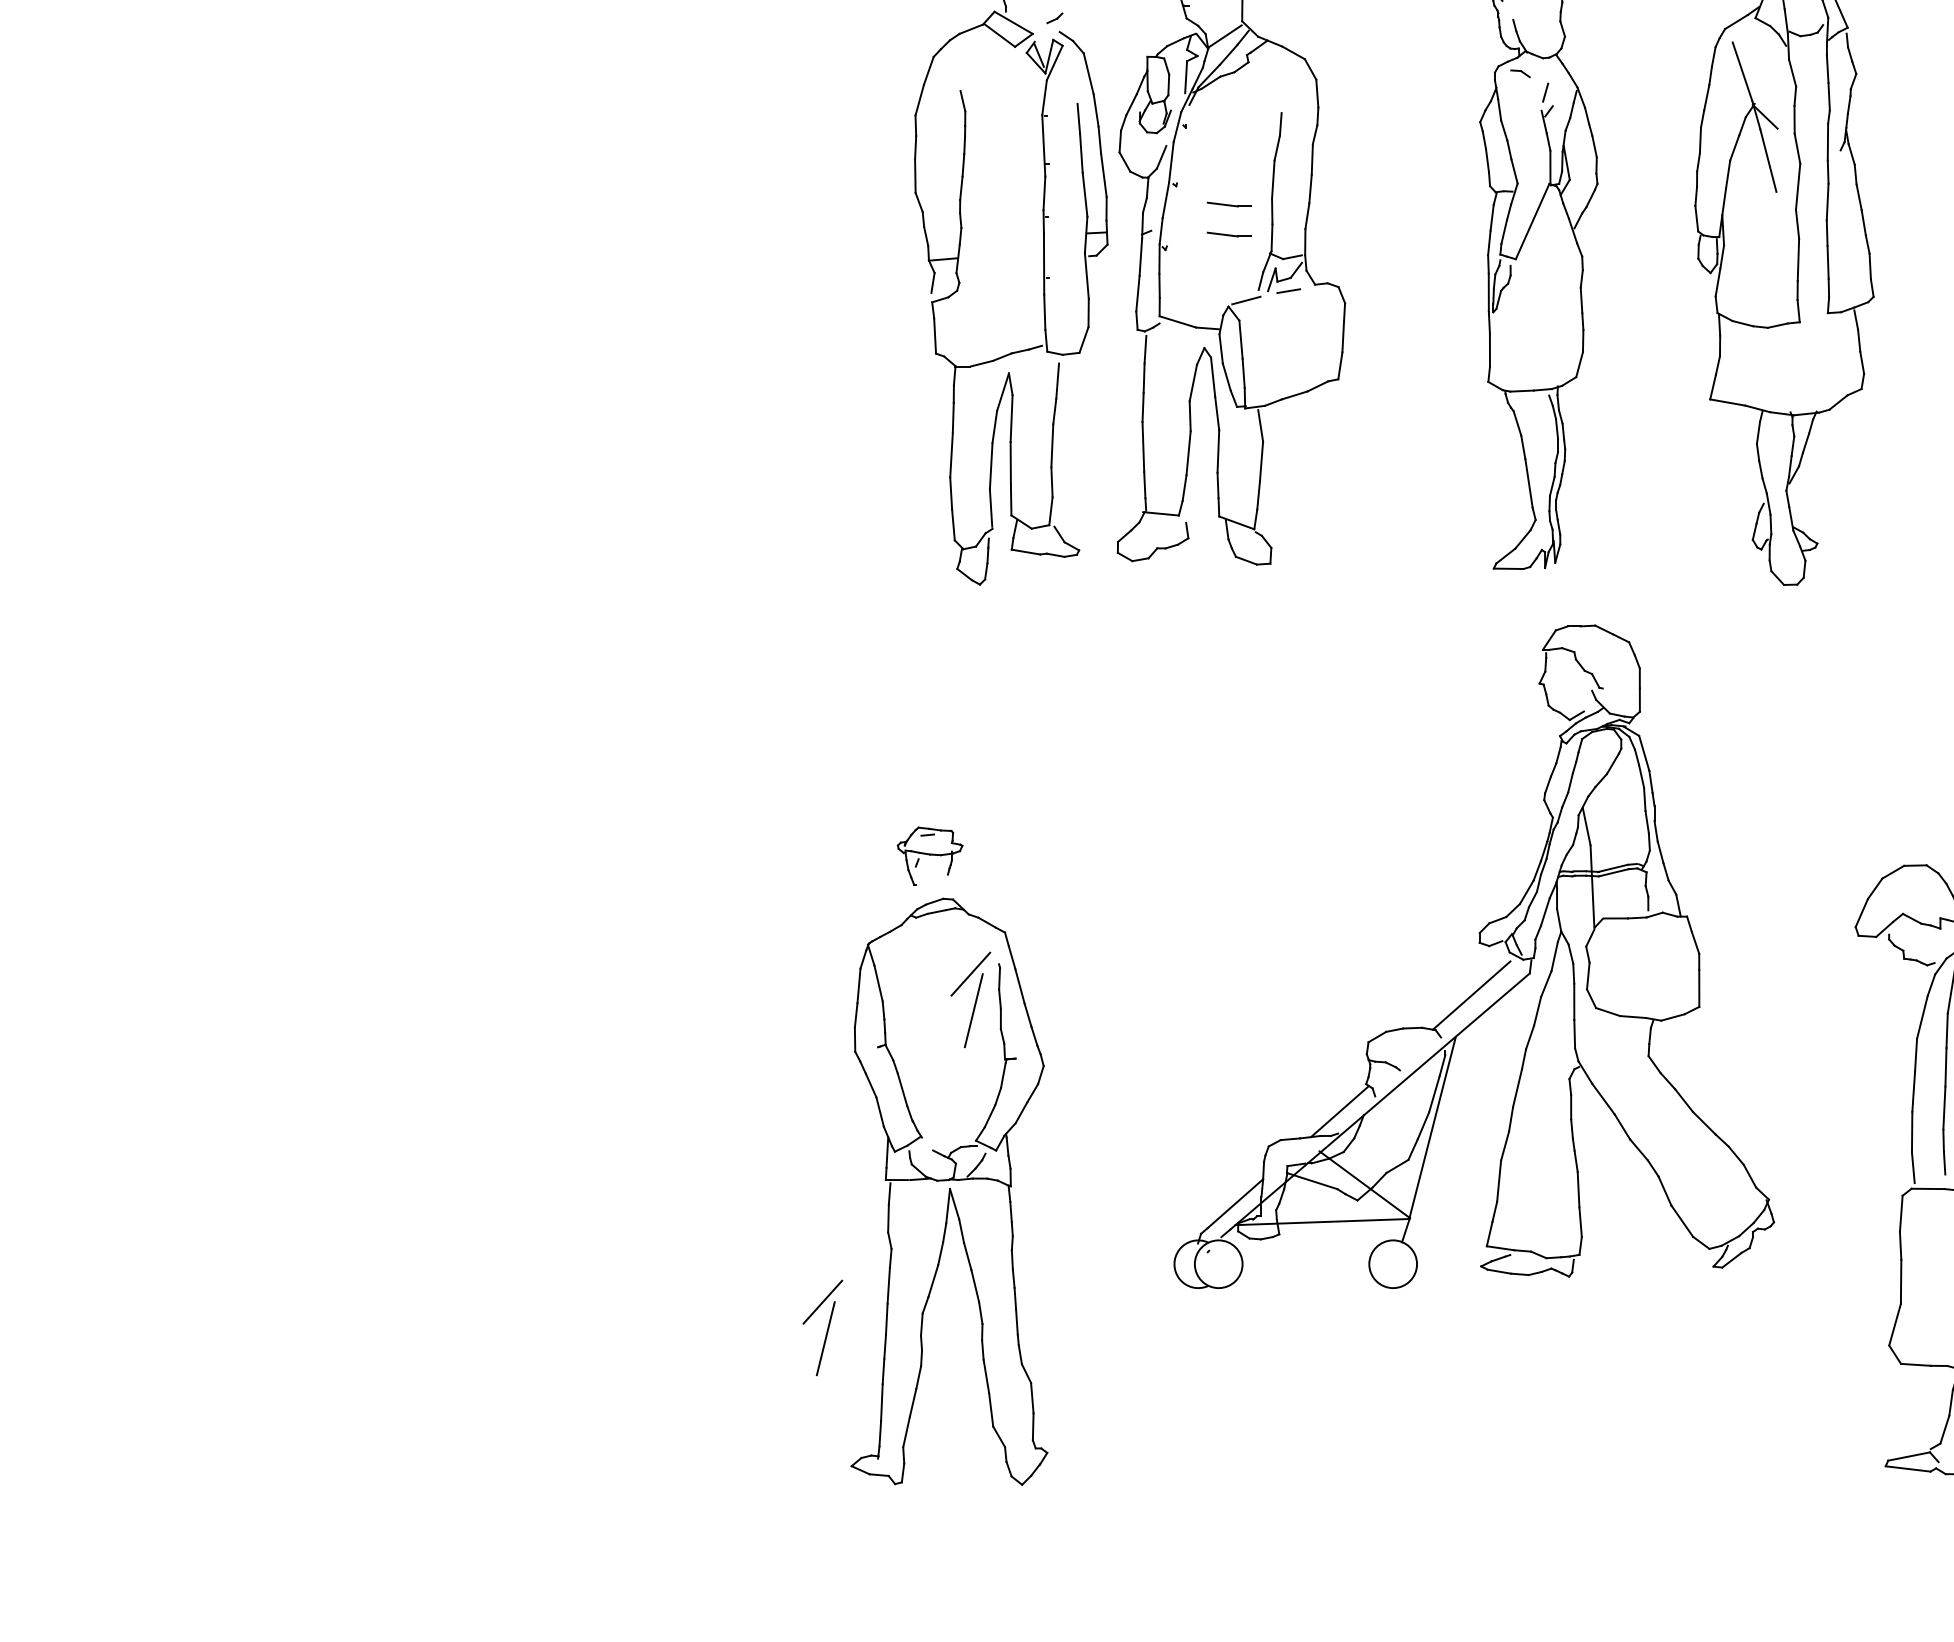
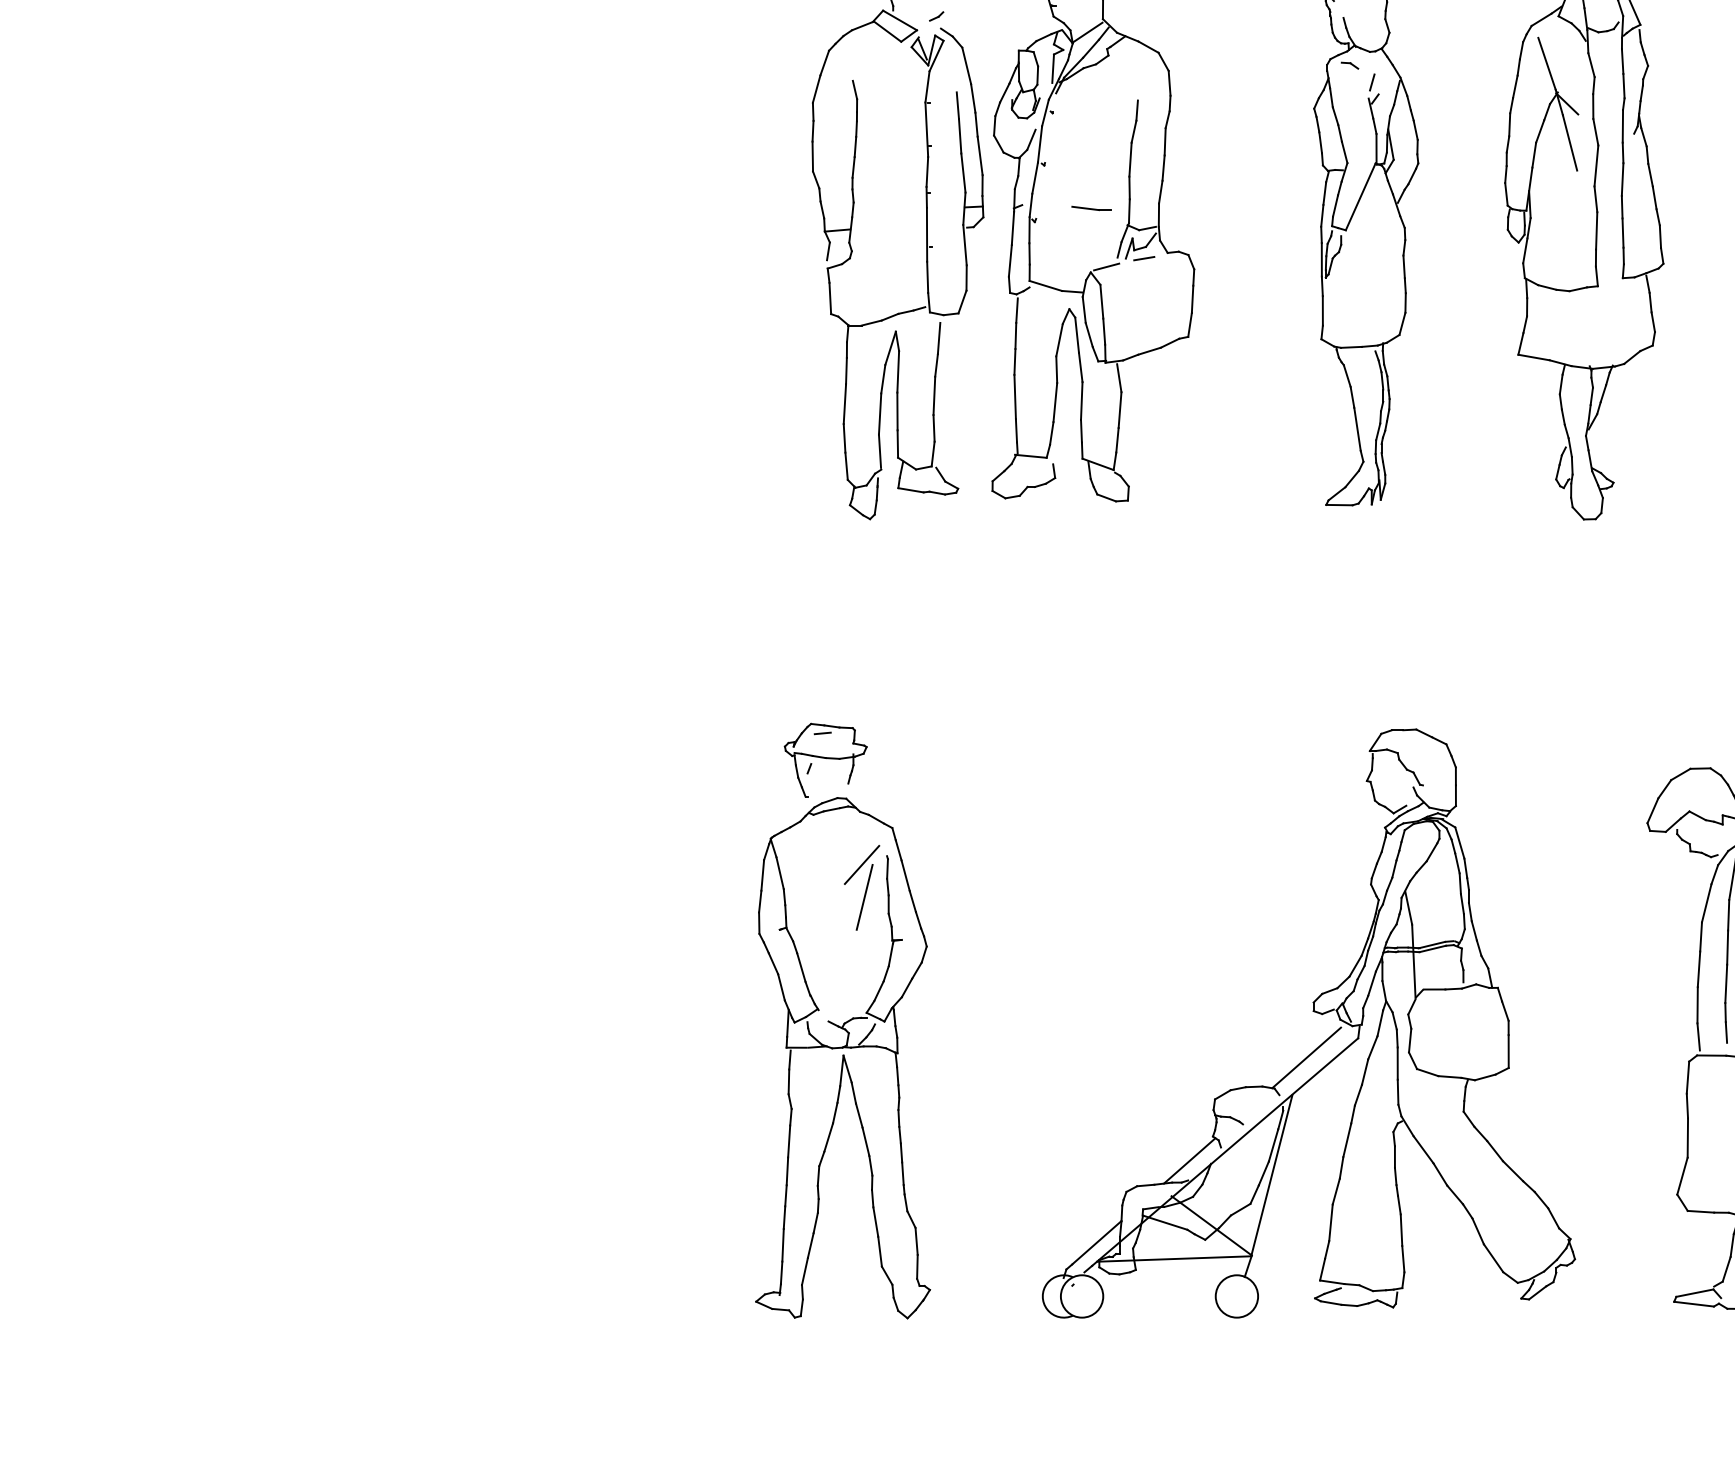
part: (1228, 204) -> (1090, 181), removed
part: (930, 856) -> (826, 760), size x1.43
part: (1478, 943) -> (1312, 1011), moved
part: (822, 1327) -> (730, 1178), removed

